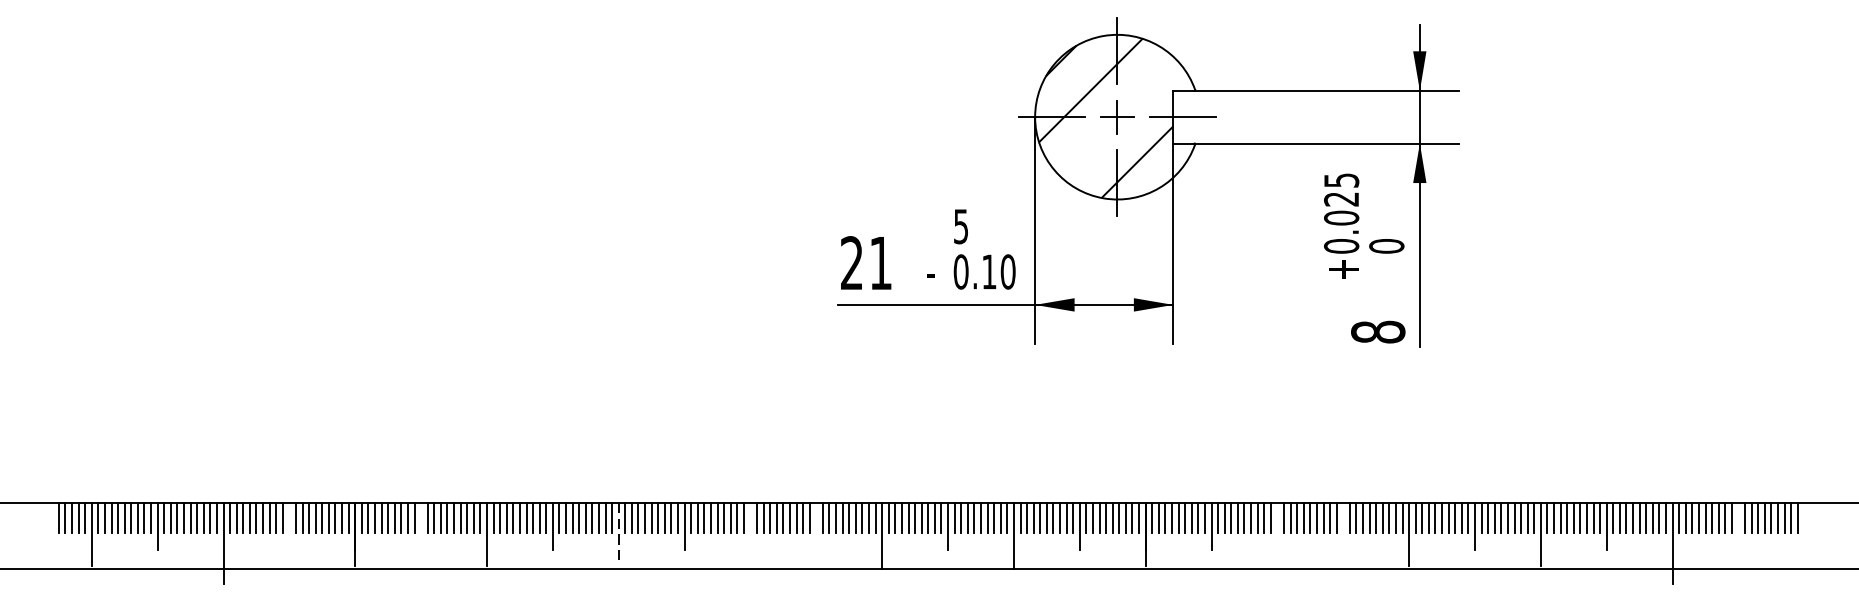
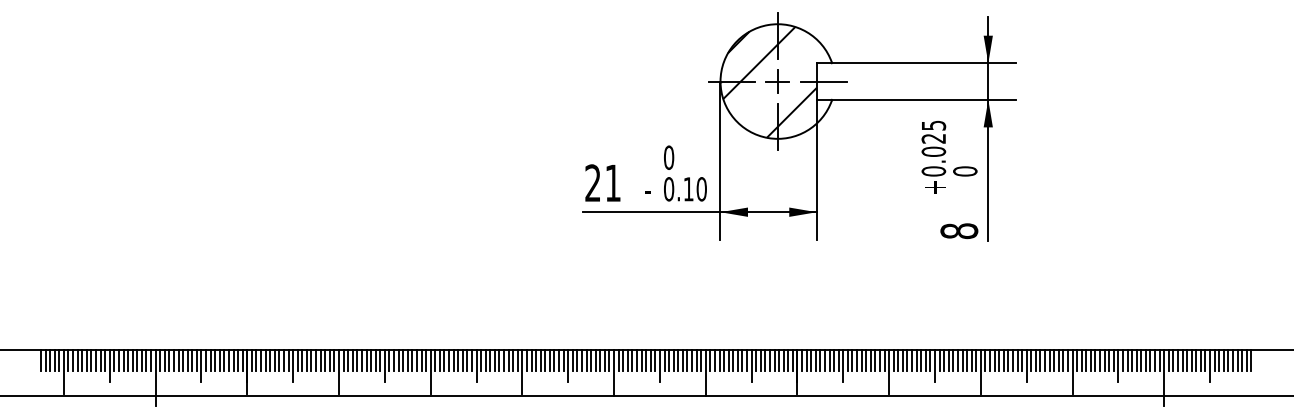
text: (961, 226) -> (669, 157), 5 -> 0
line: (289, 525) -> (201, 365), added
line: (421, 525) -> (293, 365), added
line: (816, 525) -> (568, 365), added
line: (1342, 525) -> (934, 365), added
line: (1739, 525) -> (1210, 365), added
line: (750, 533) -> (522, 371), added
line: (1277, 533) -> (889, 371), added
line: (618, 535) -> (430, 372), dashed -> solid

